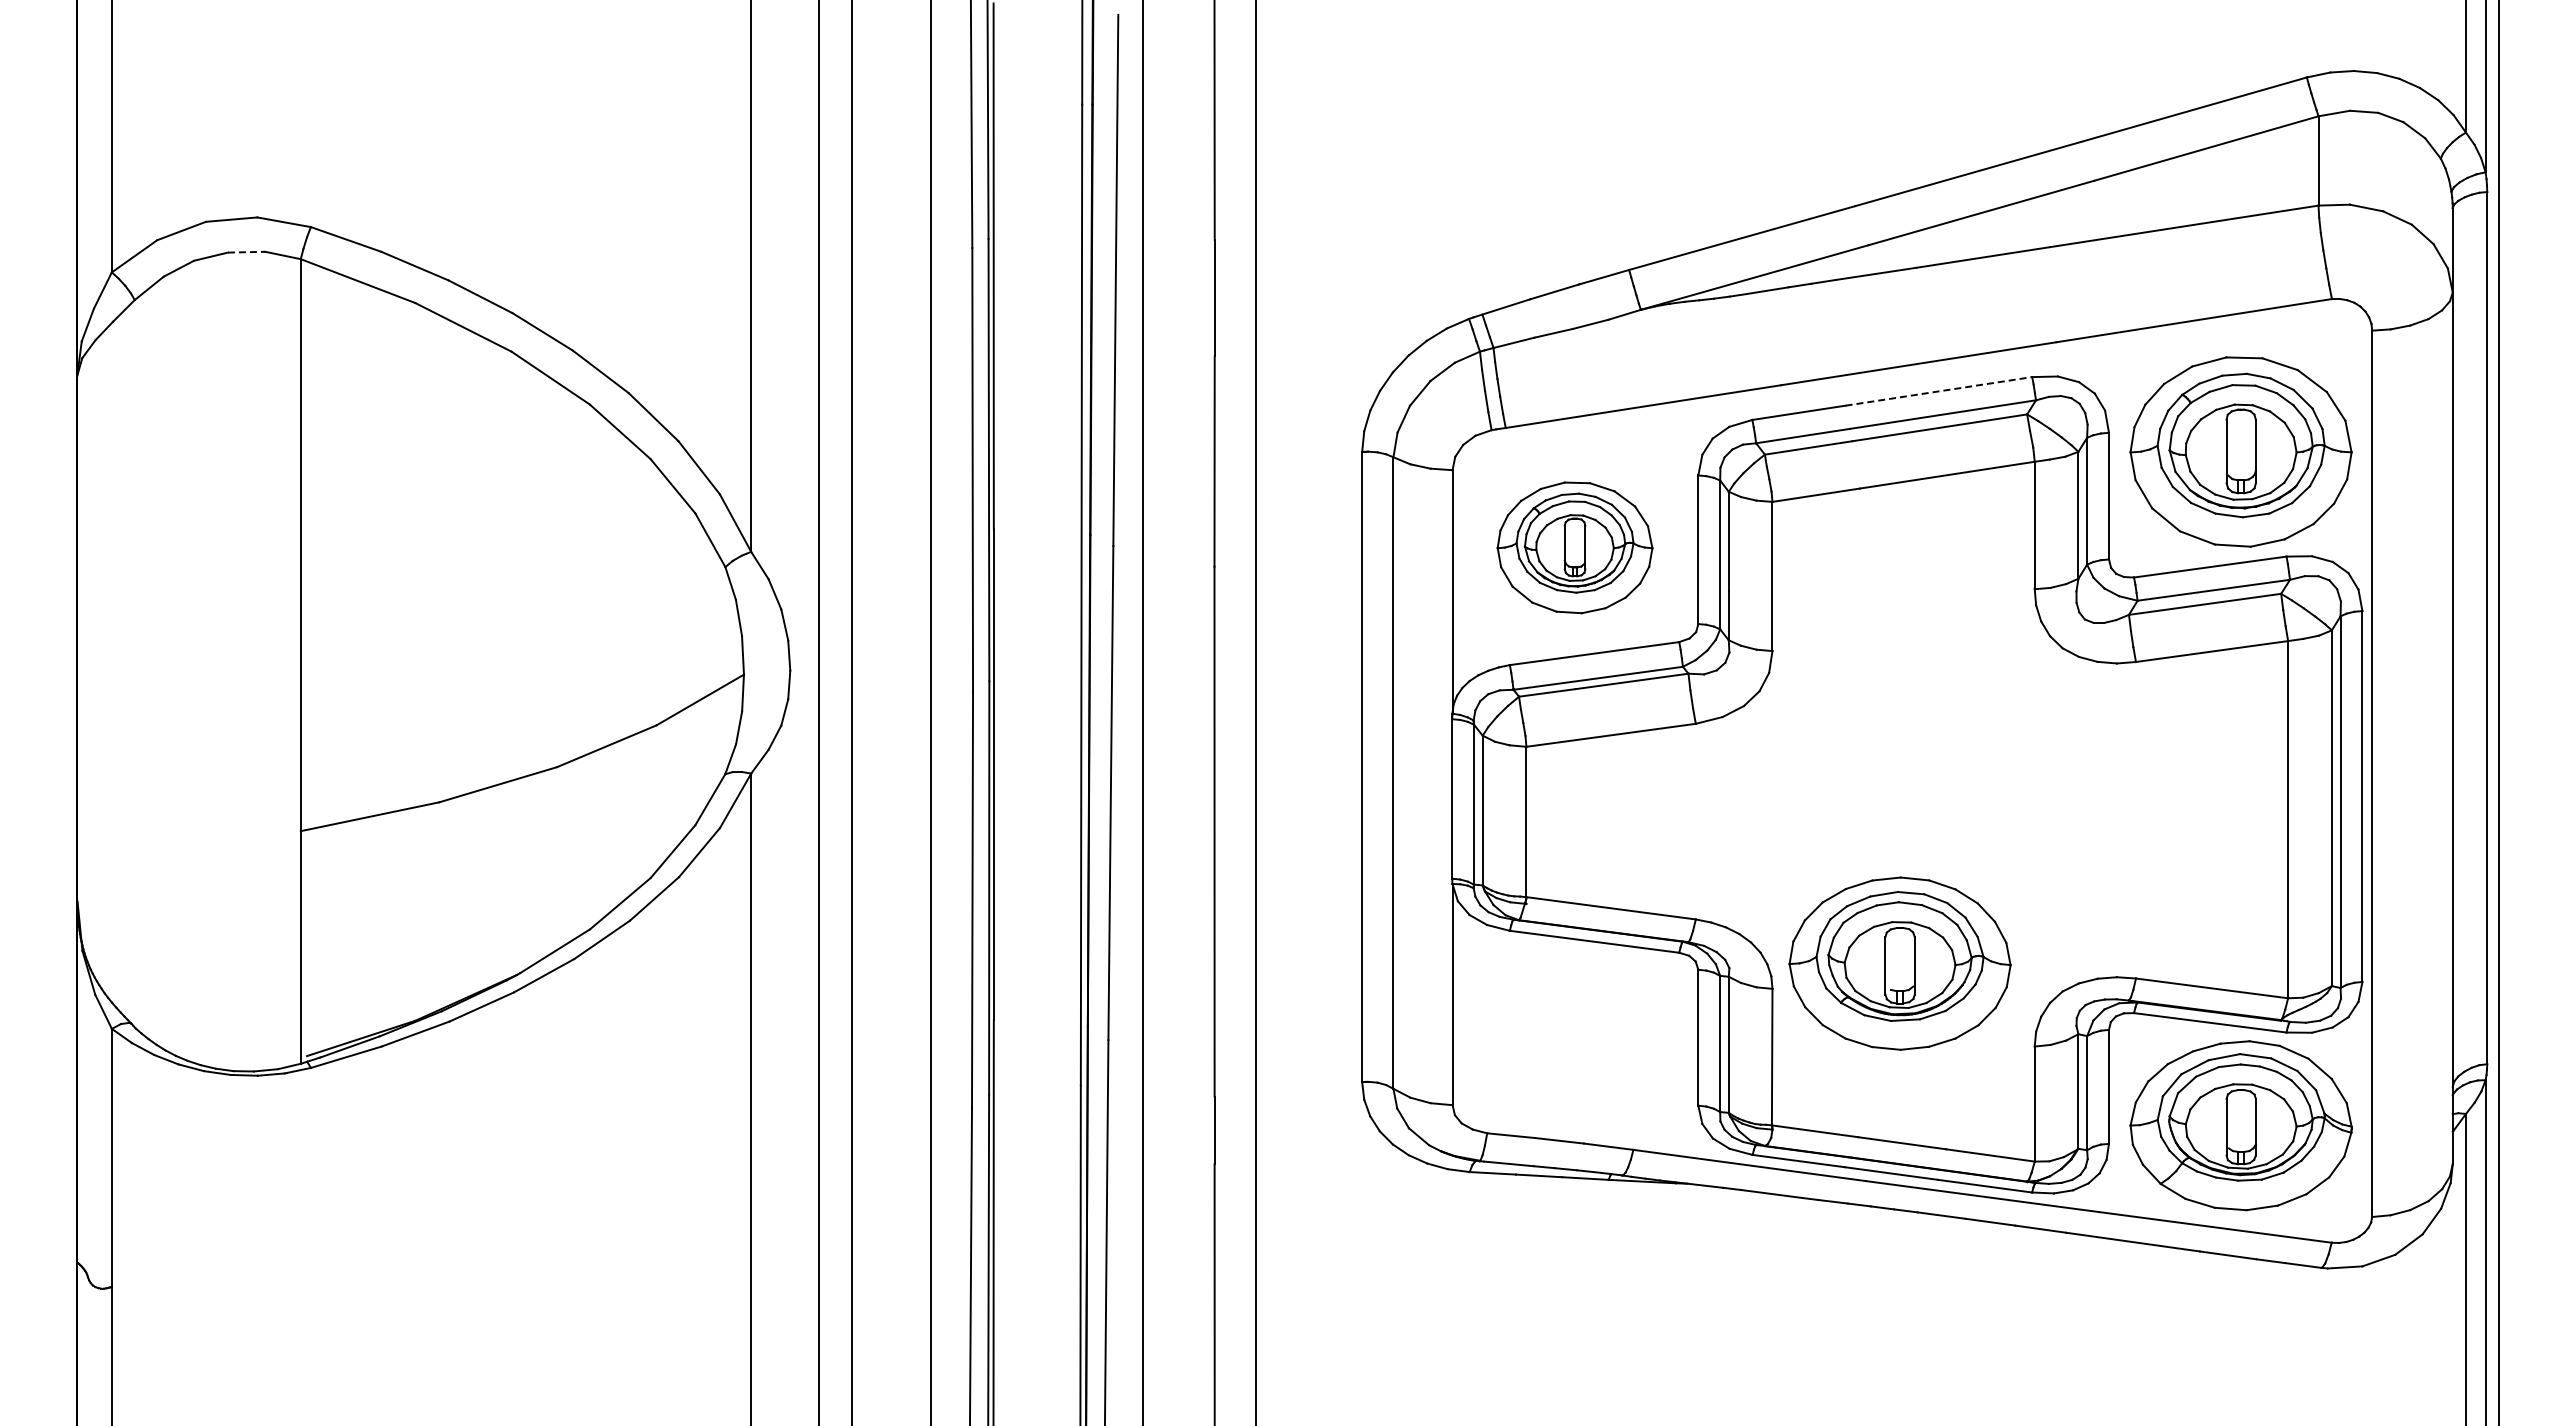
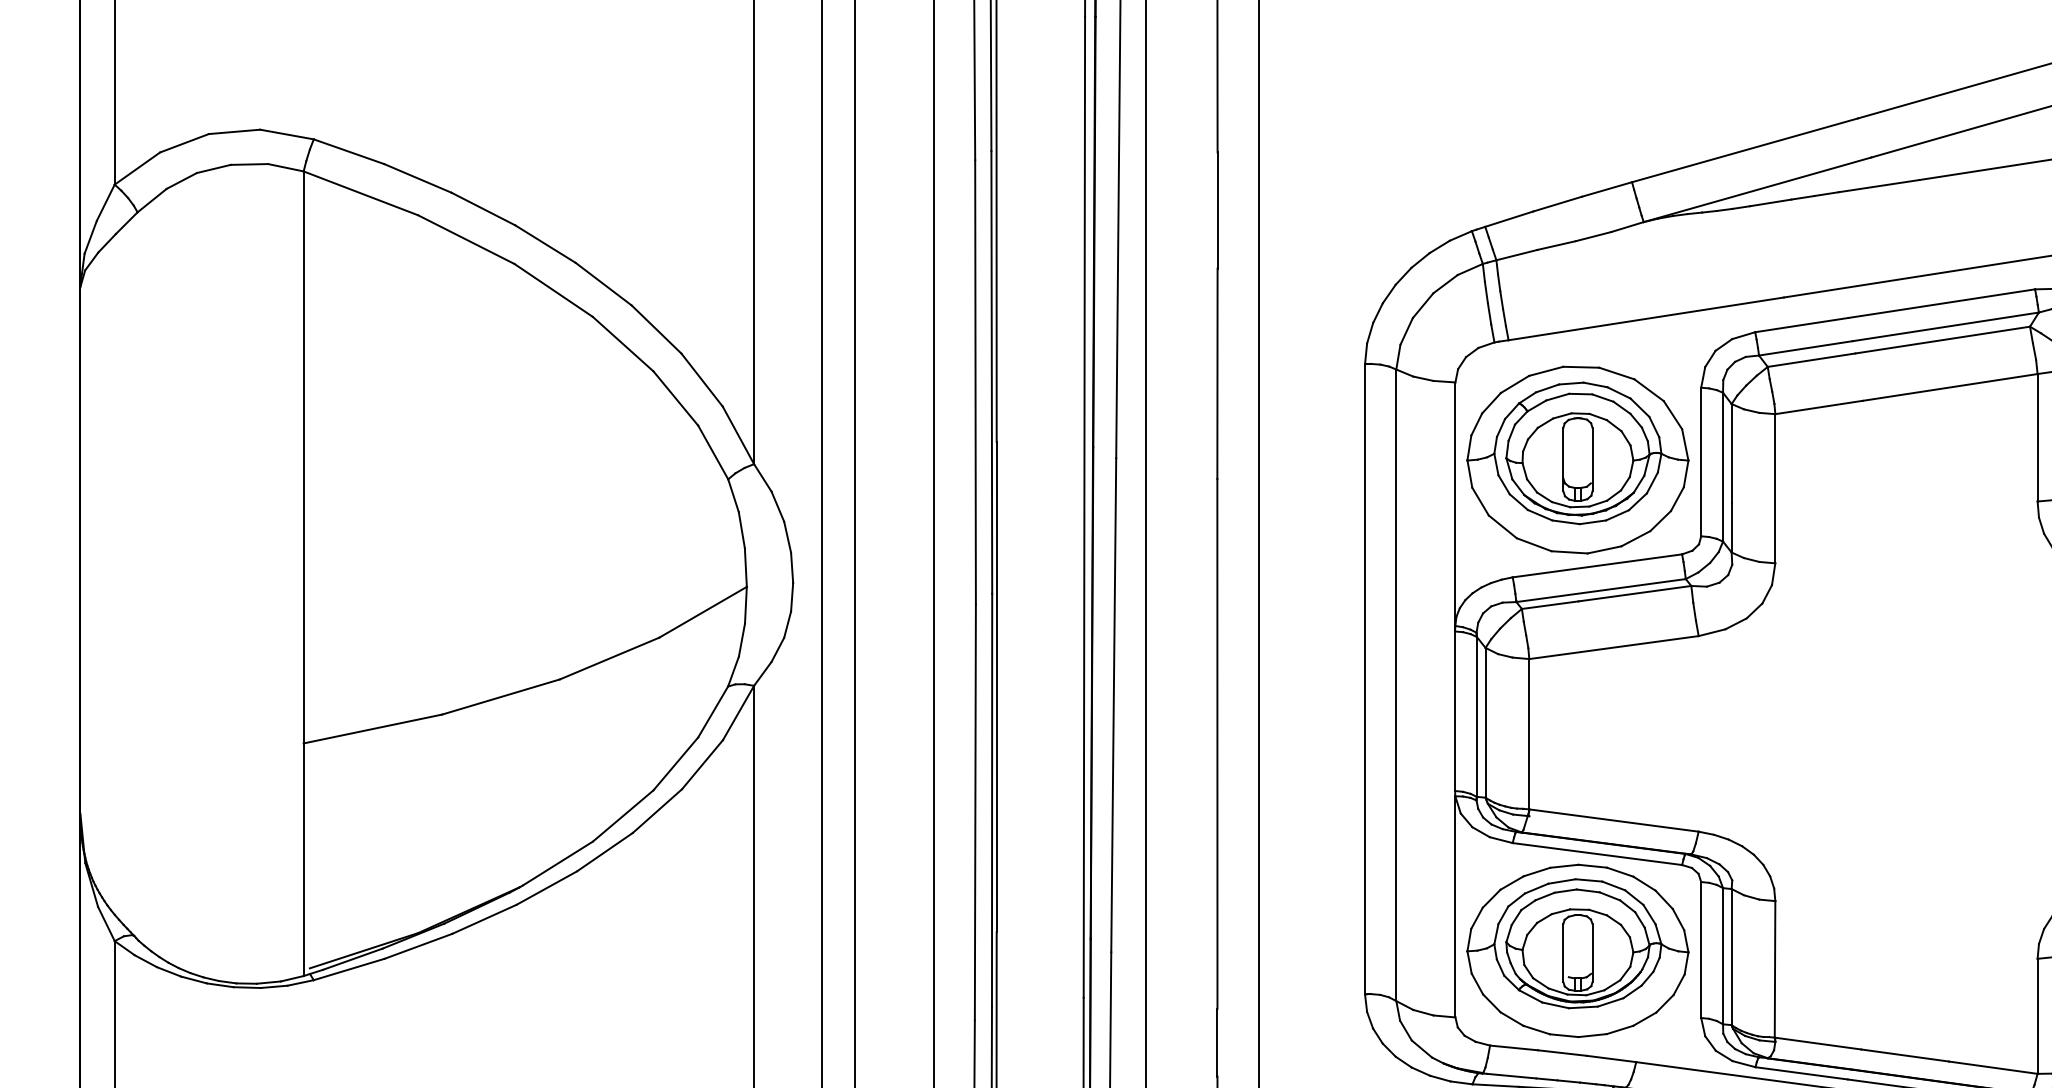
line: (246, 252) -> (249, 164), dashed -> solid
line: (1939, 391) -> (1942, 303), dashed -> solid
part: (1574, 547) -> (1577, 459), size x1.43
part: (1899, 963) -> (1577, 950), moved

